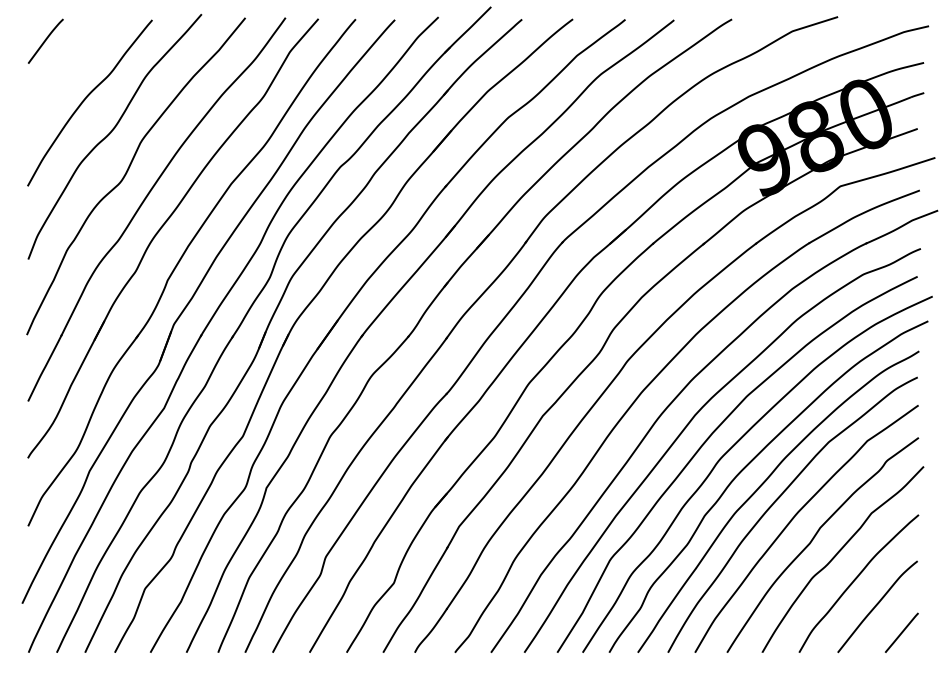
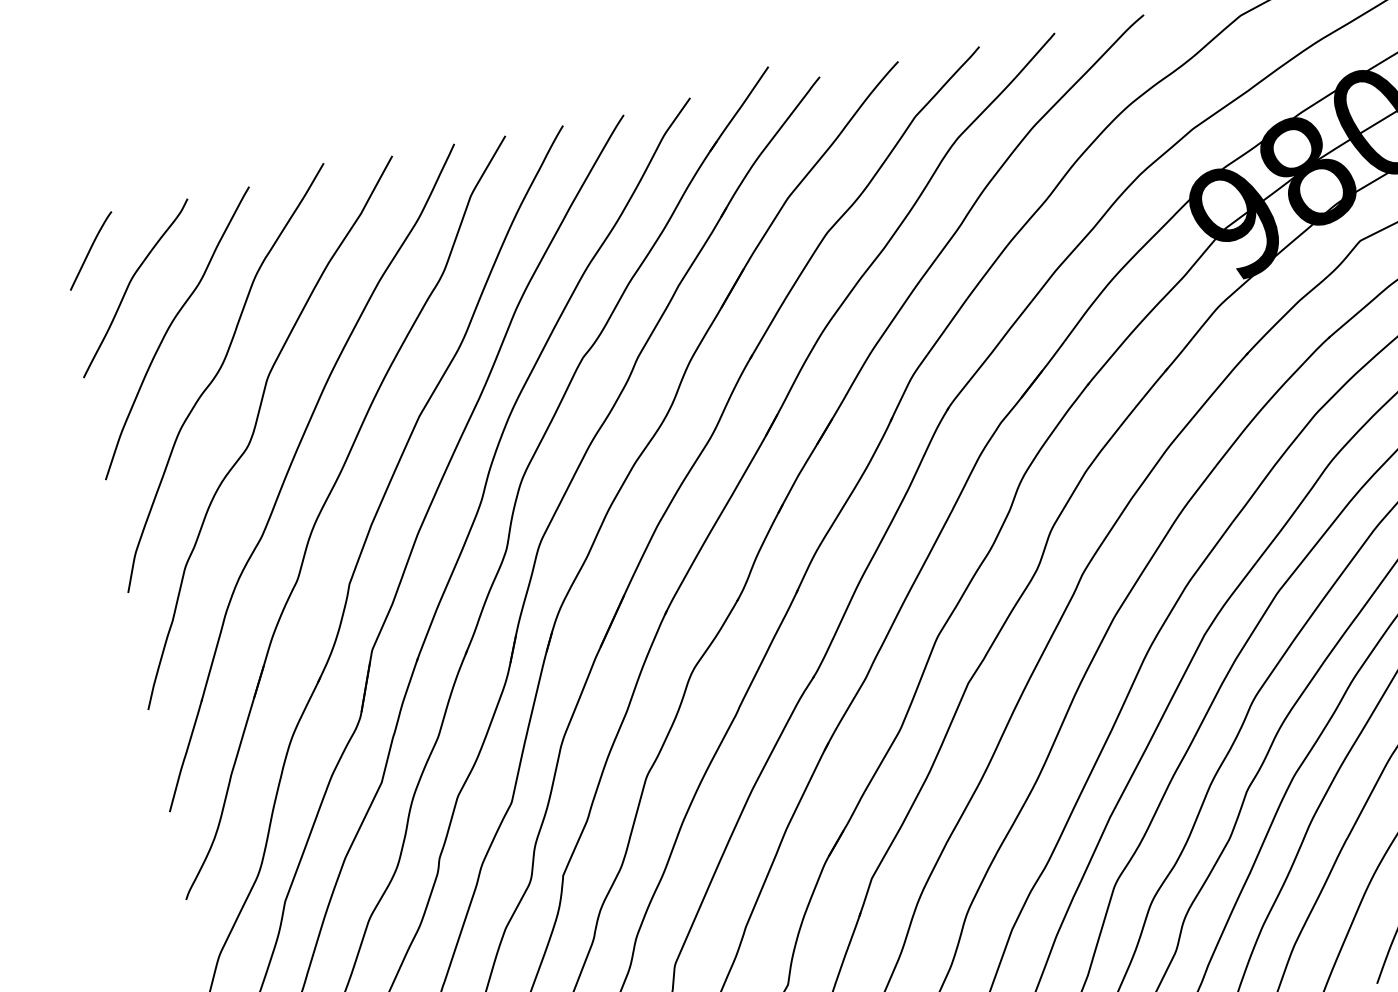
curve: (66, 67) -> (130, 285), added

